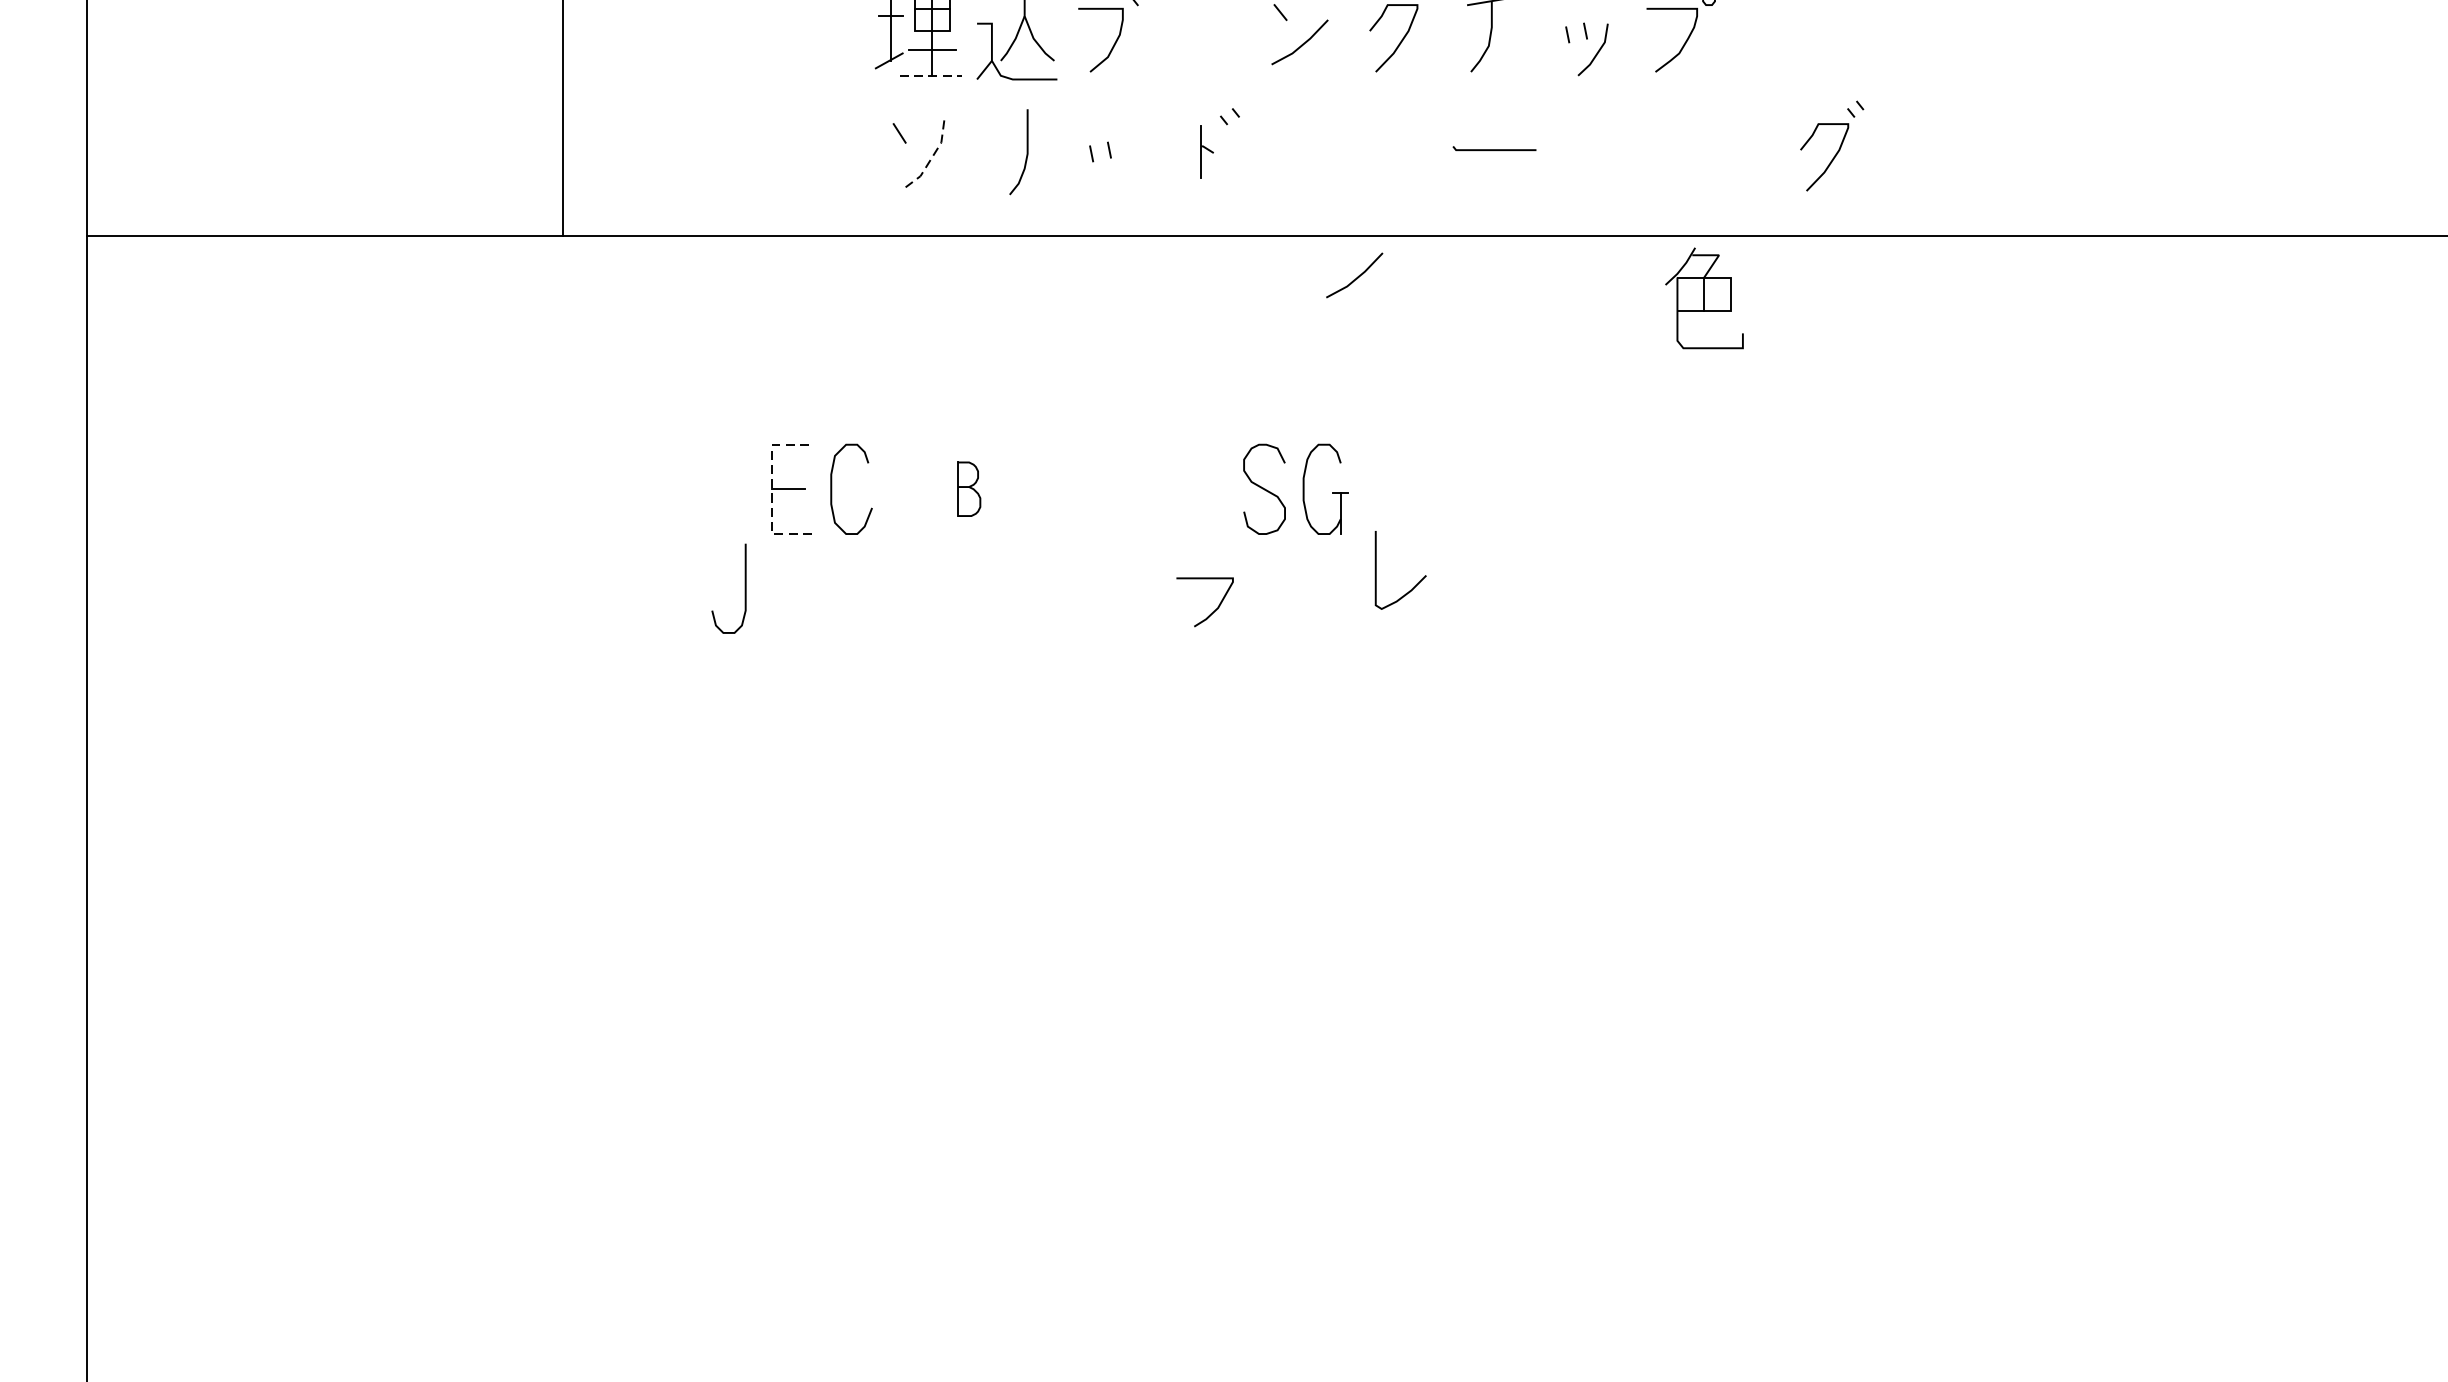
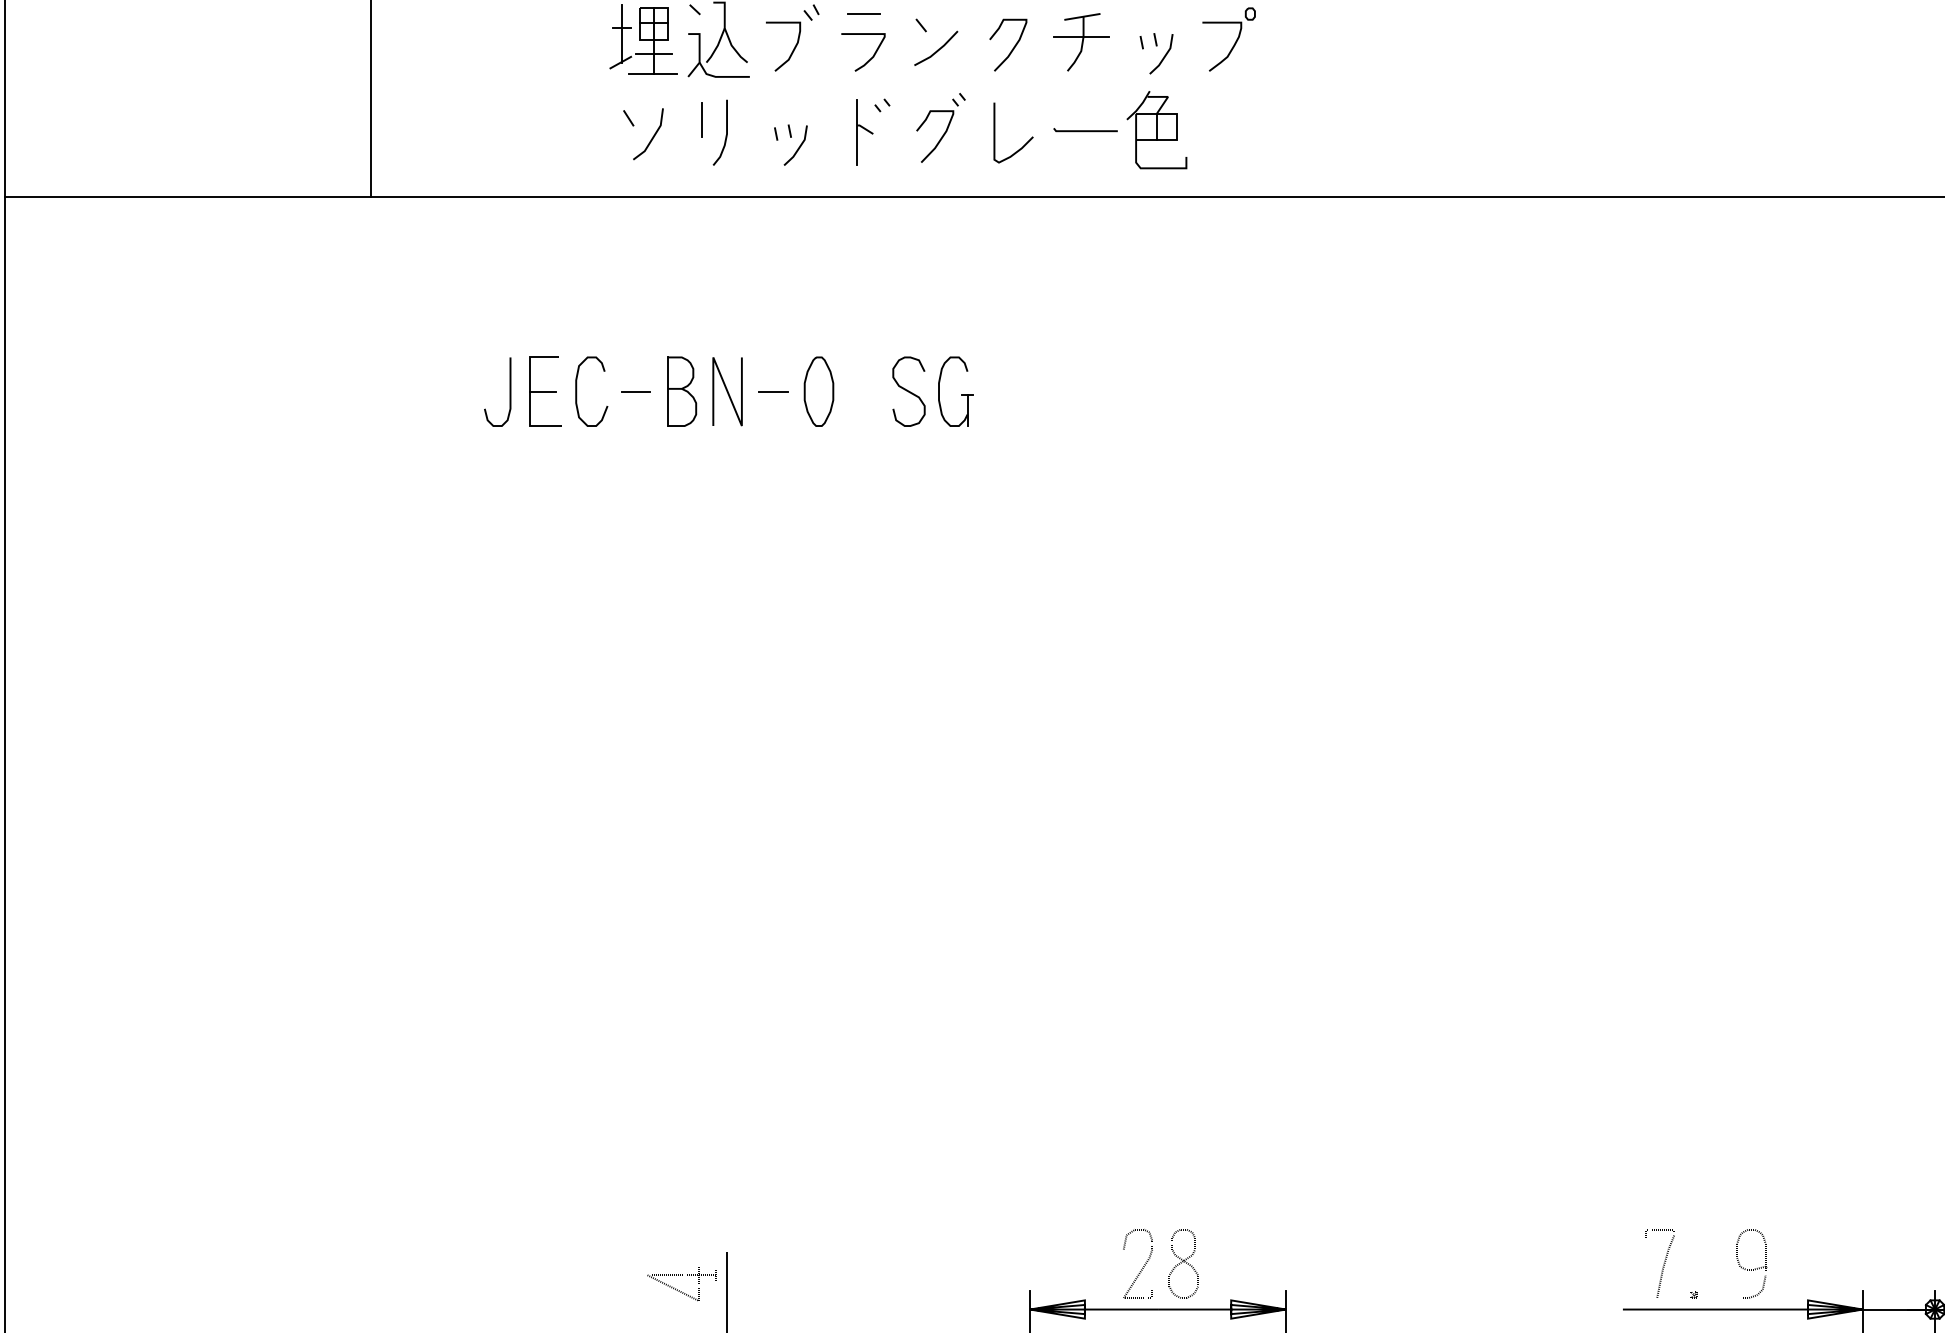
line: (1487, 26) -> (1080, 36), added
line: (930, 76) -> (652, 74), dashed -> solid
line: (994, 134) -> (701, 119), added
part: (1831, 145) -> (940, 127), moved
part: (1206, 151) -> (864, 132), size x1.67
line: (931, 158) -> (653, 137), dashed -> solid
line: (1120, 171) -> (798, 147), added
line: (1357, 275) -> (980, 227), removed
part: (1703, 298) -> (1156, 130), moved
line: (908, 489) -> (635, 391), added
part: (969, 489) -> (682, 391), size x1.67
line: (1028, 489) -> (727, 391), added
line: (1088, 489) -> (773, 391), added
part: (1146, 489) -> (818, 391), added
line: (771, 491) -> (530, 393), dashed -> solid
curve: (1416, 584) -> (1025, 143), moved
curve: (744, 588) -> (509, 391), moved
curve: (1214, 610) -> (870, 58), moved

